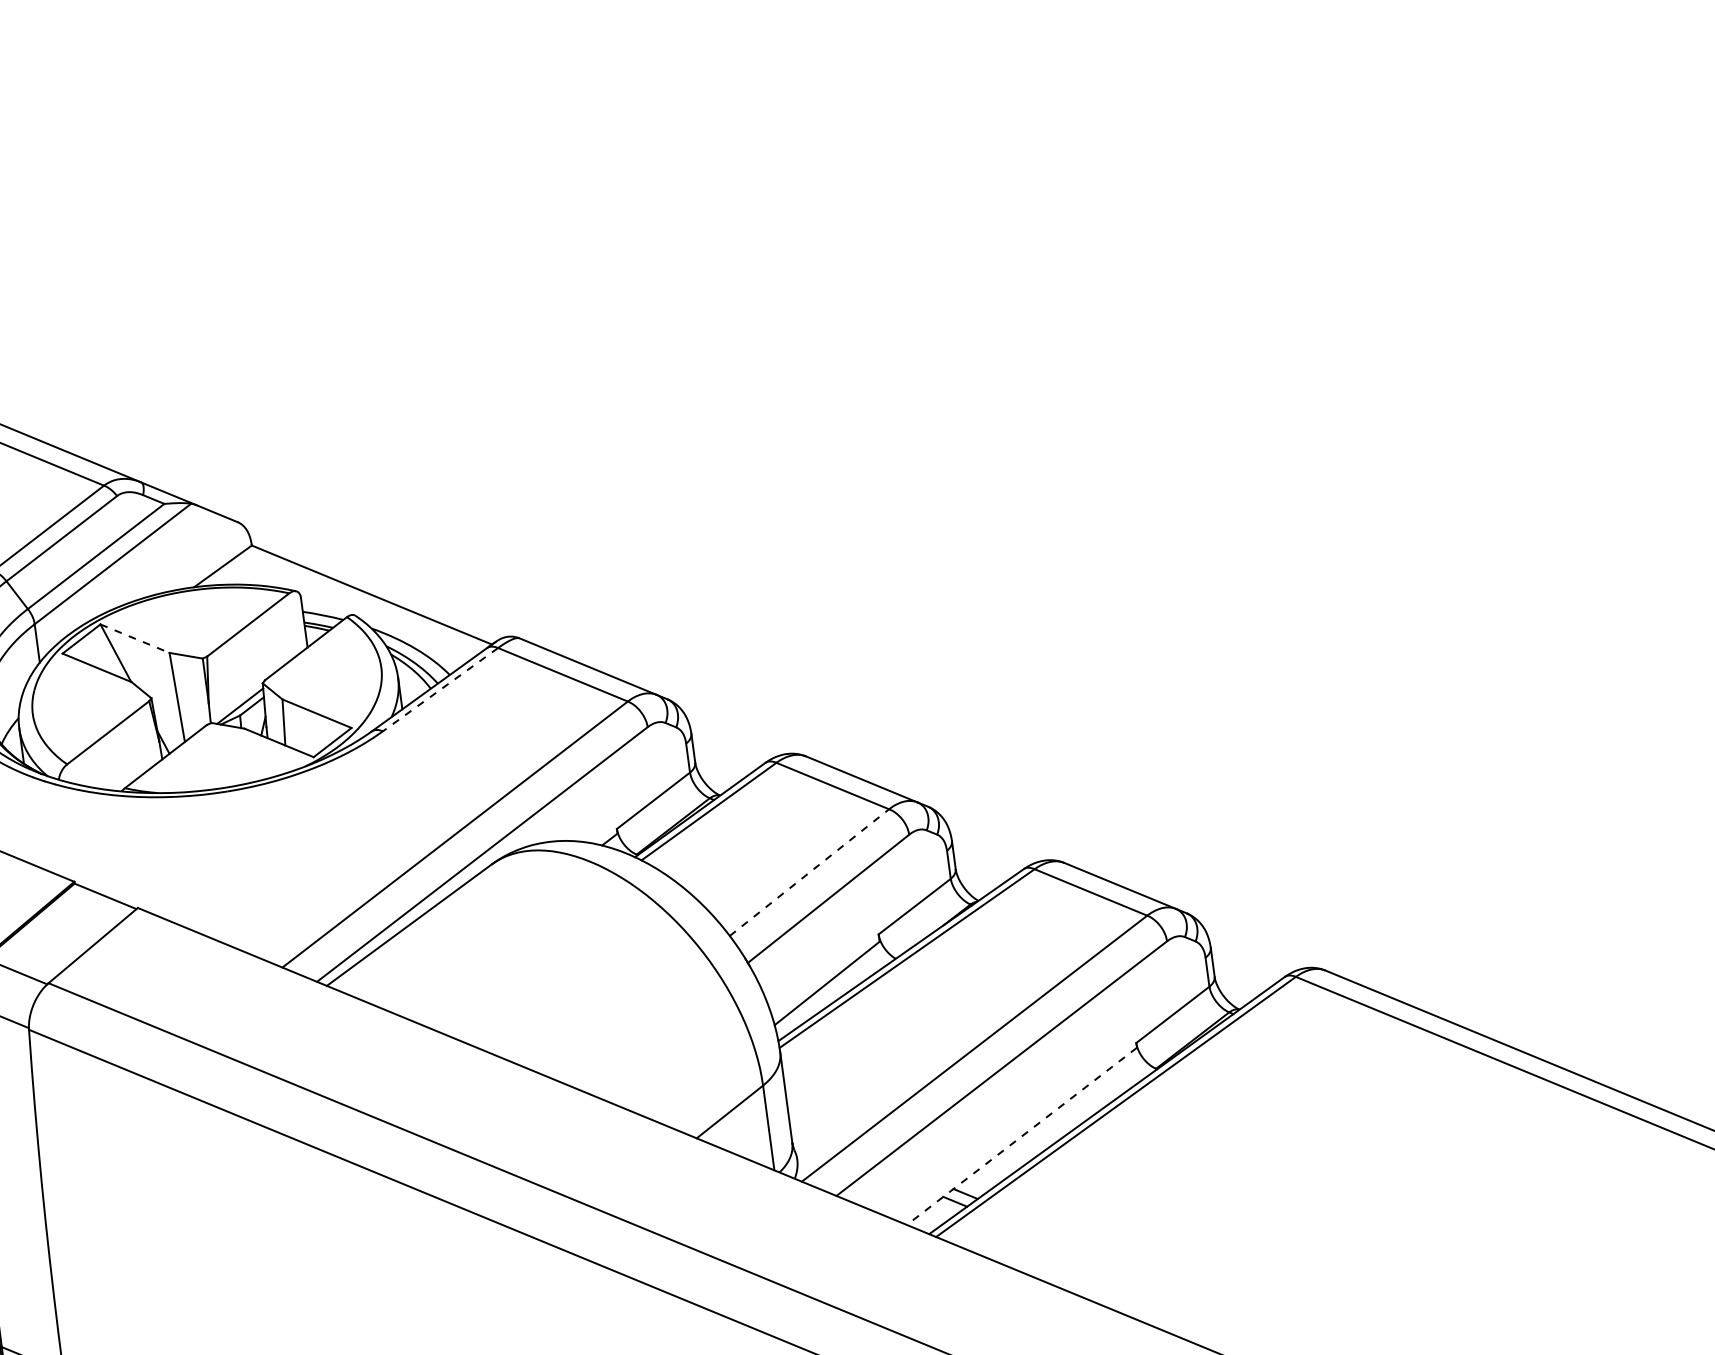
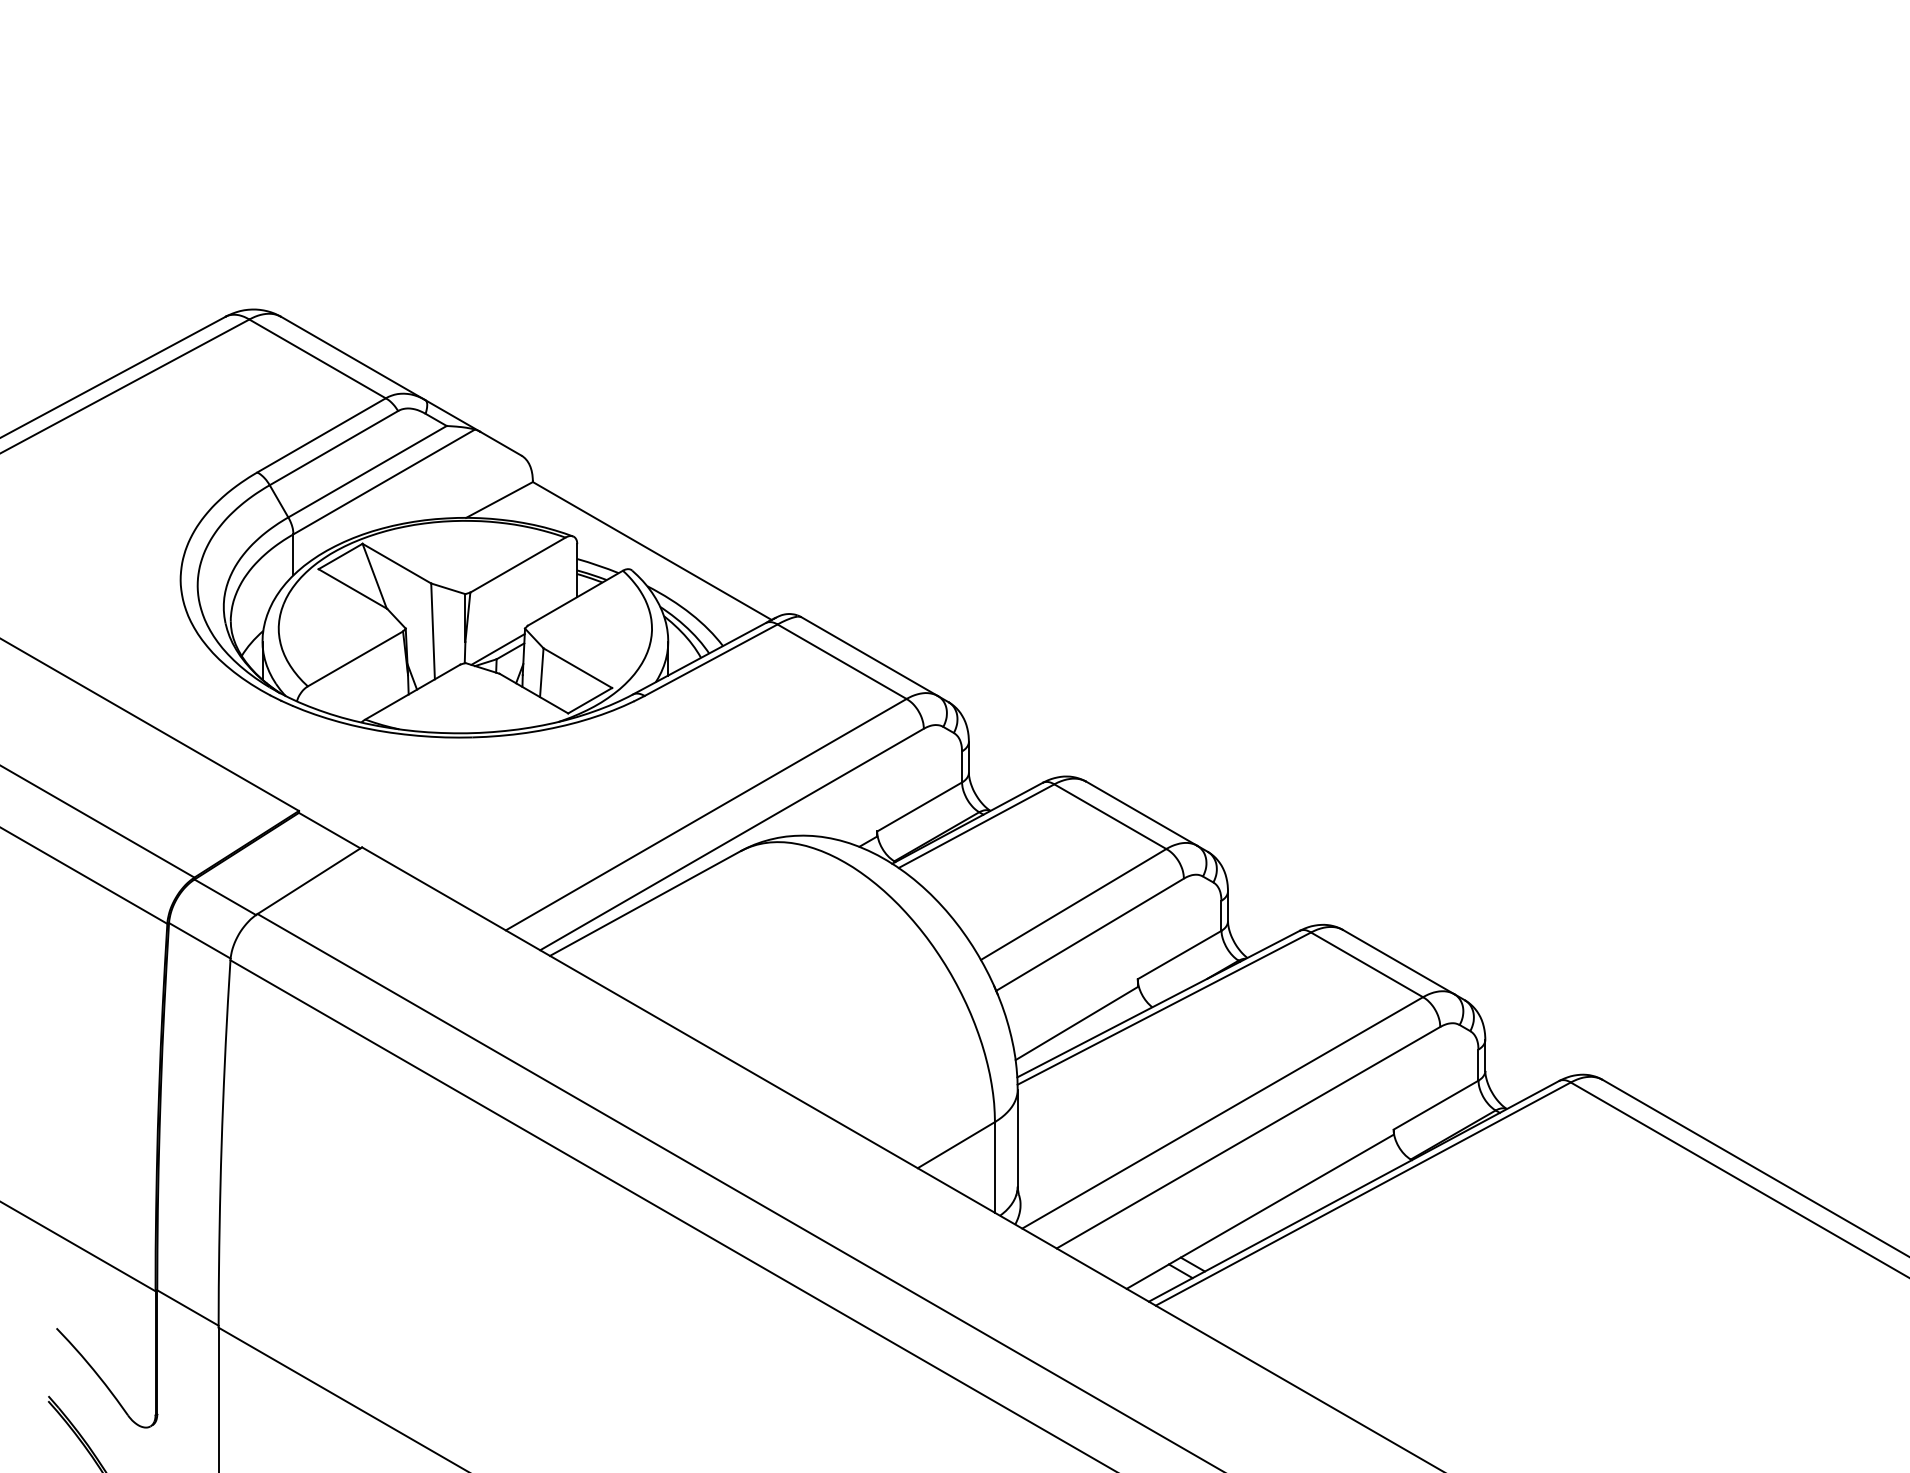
line: (134, 638) -> (396, 563), dashed -> solid
line: (439, 690) -> (710, 660), dashed -> solid
line: (810, 872) -> (1074, 904), dashed -> solid
line: (1021, 1137) -> (1259, 1212), dashed -> solid

